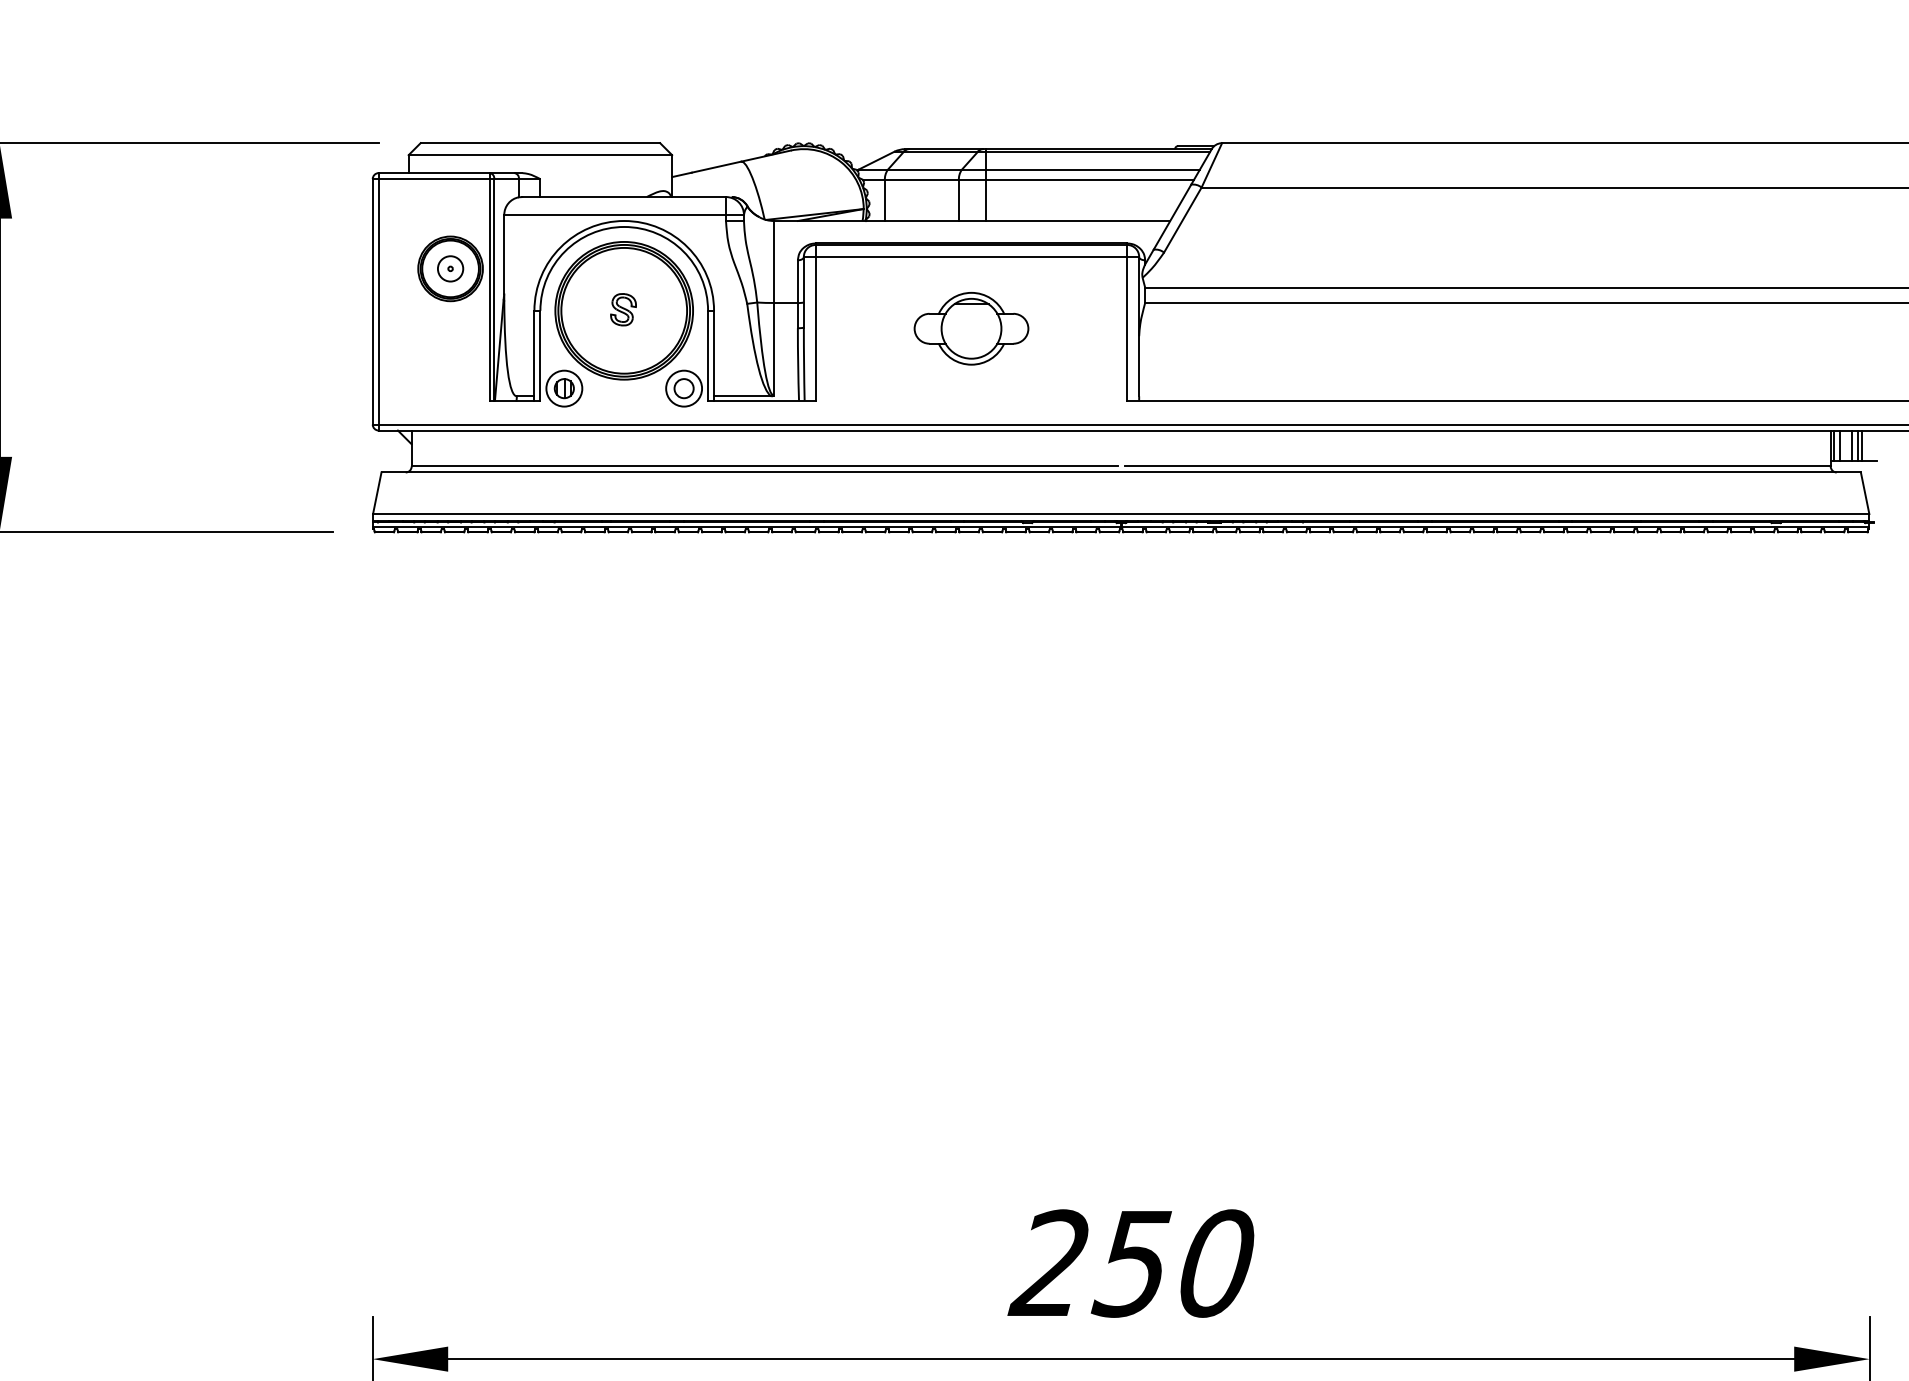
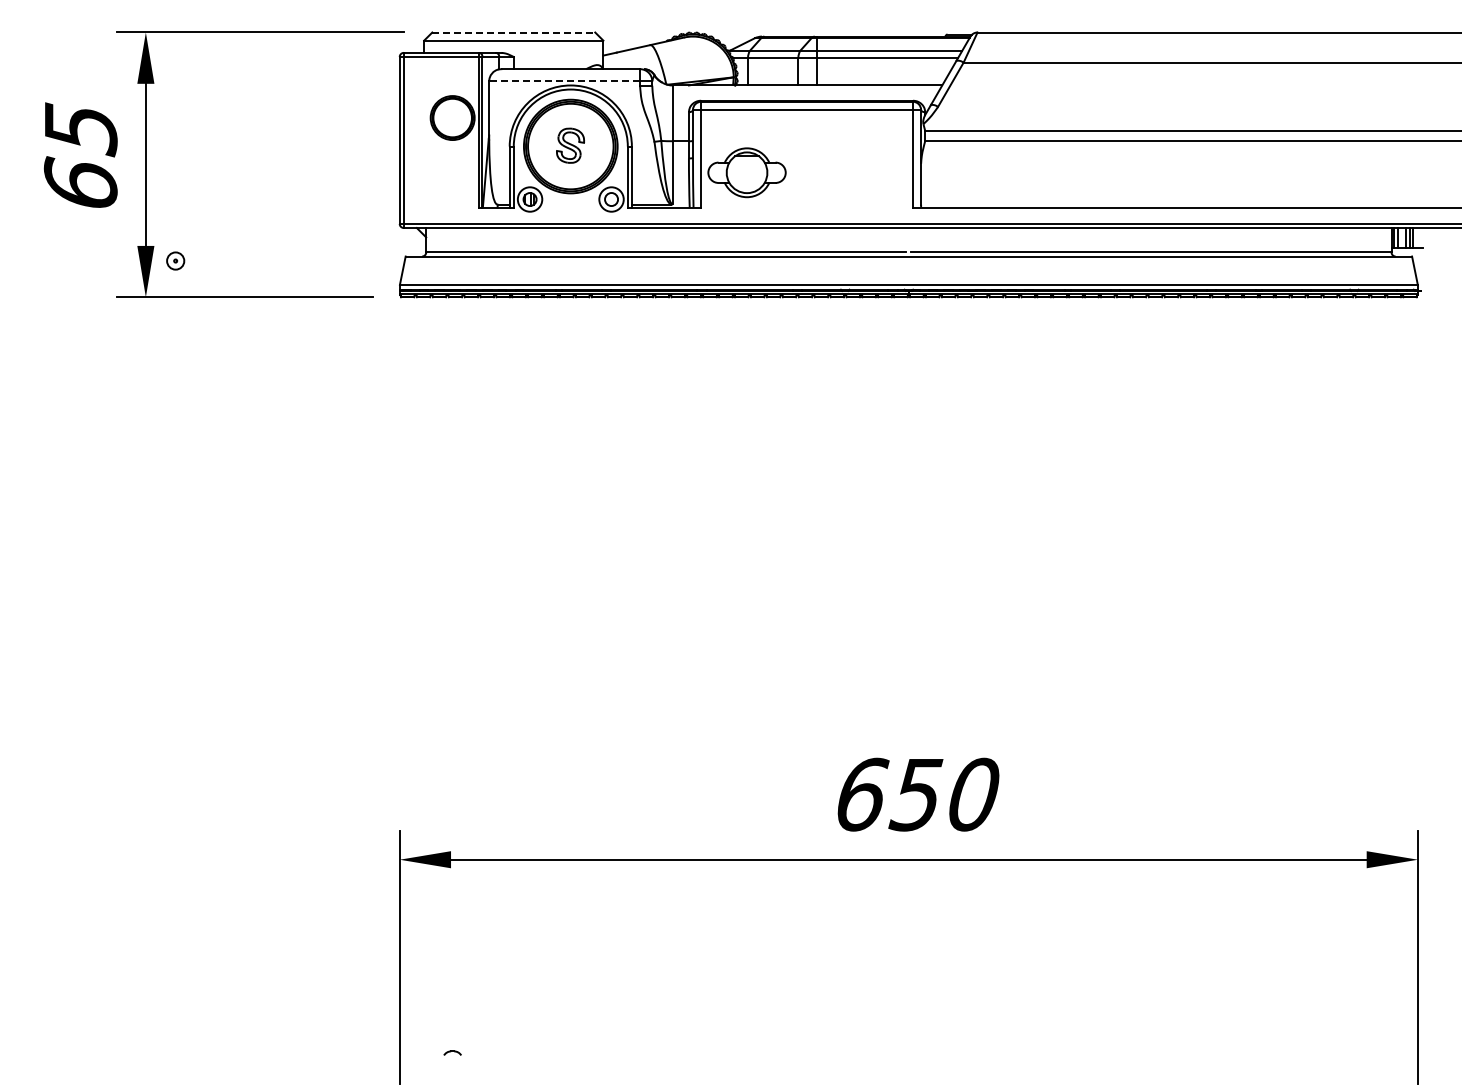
line: (541, 143) -> (514, 32), solid -> dashed
line: (614, 215) -> (564, 81), solid -> dashed
part: (450, 268) -> (175, 260), moved
part: (622, 309) -> (569, 145), size x1.6
part: (970, 328) -> (746, 172), moved
text: (1050, 1263) -> (860, 794), 250 -> 650

